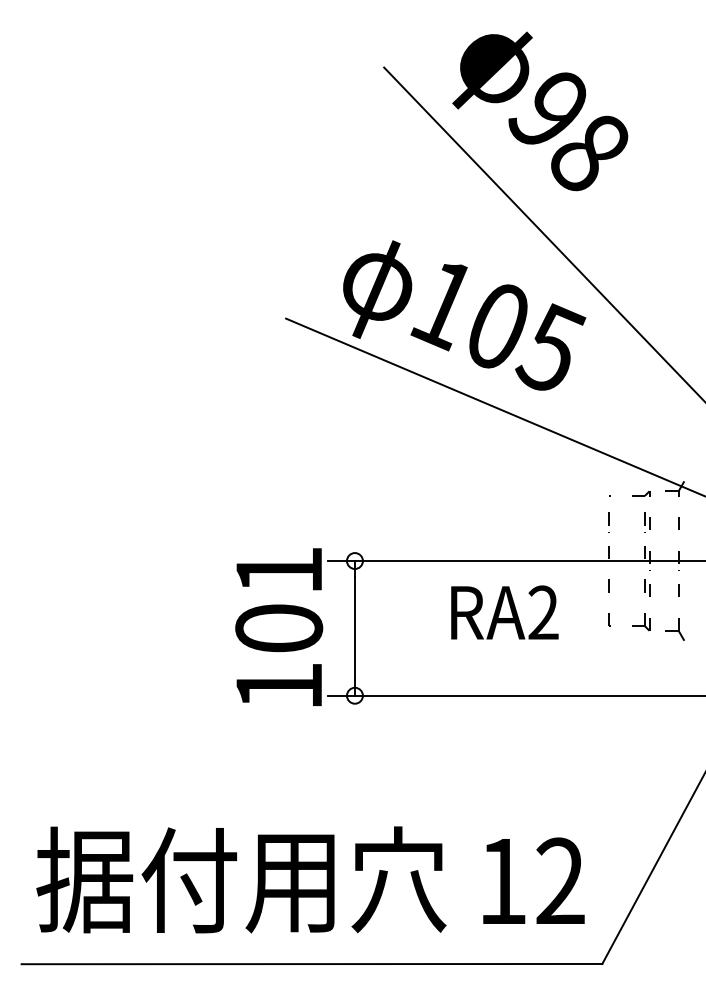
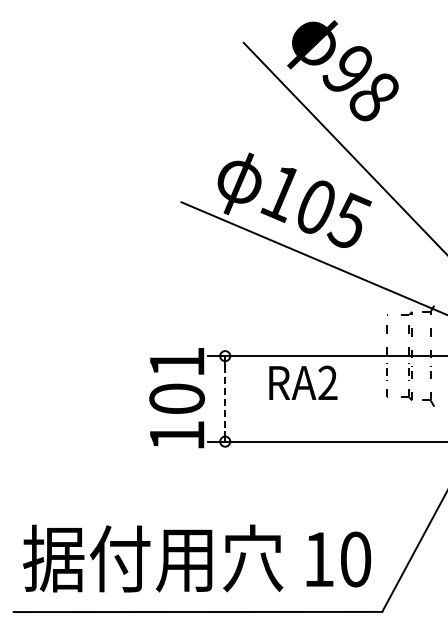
text: (505, 612) -> (303, 382), moved
line: (355, 627) -> (225, 398), solid -> dashed
text: (560, 881) -> (355, 559), 12 -> 10

